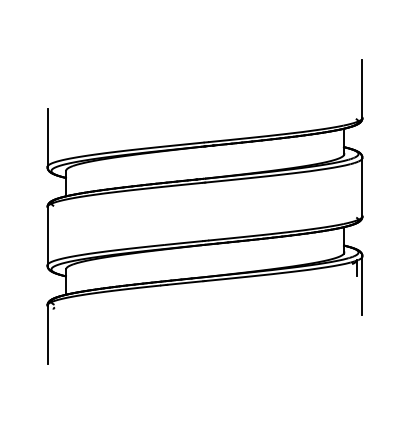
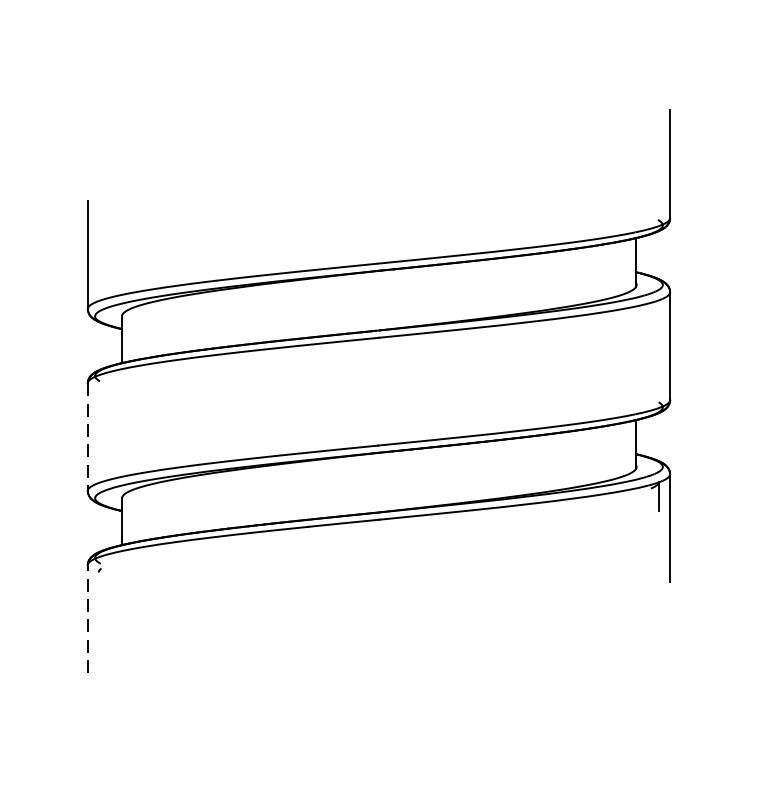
line: (47, 236) -> (87, 437), solid -> dashed
line: (47, 334) -> (87, 618), solid -> dashed

